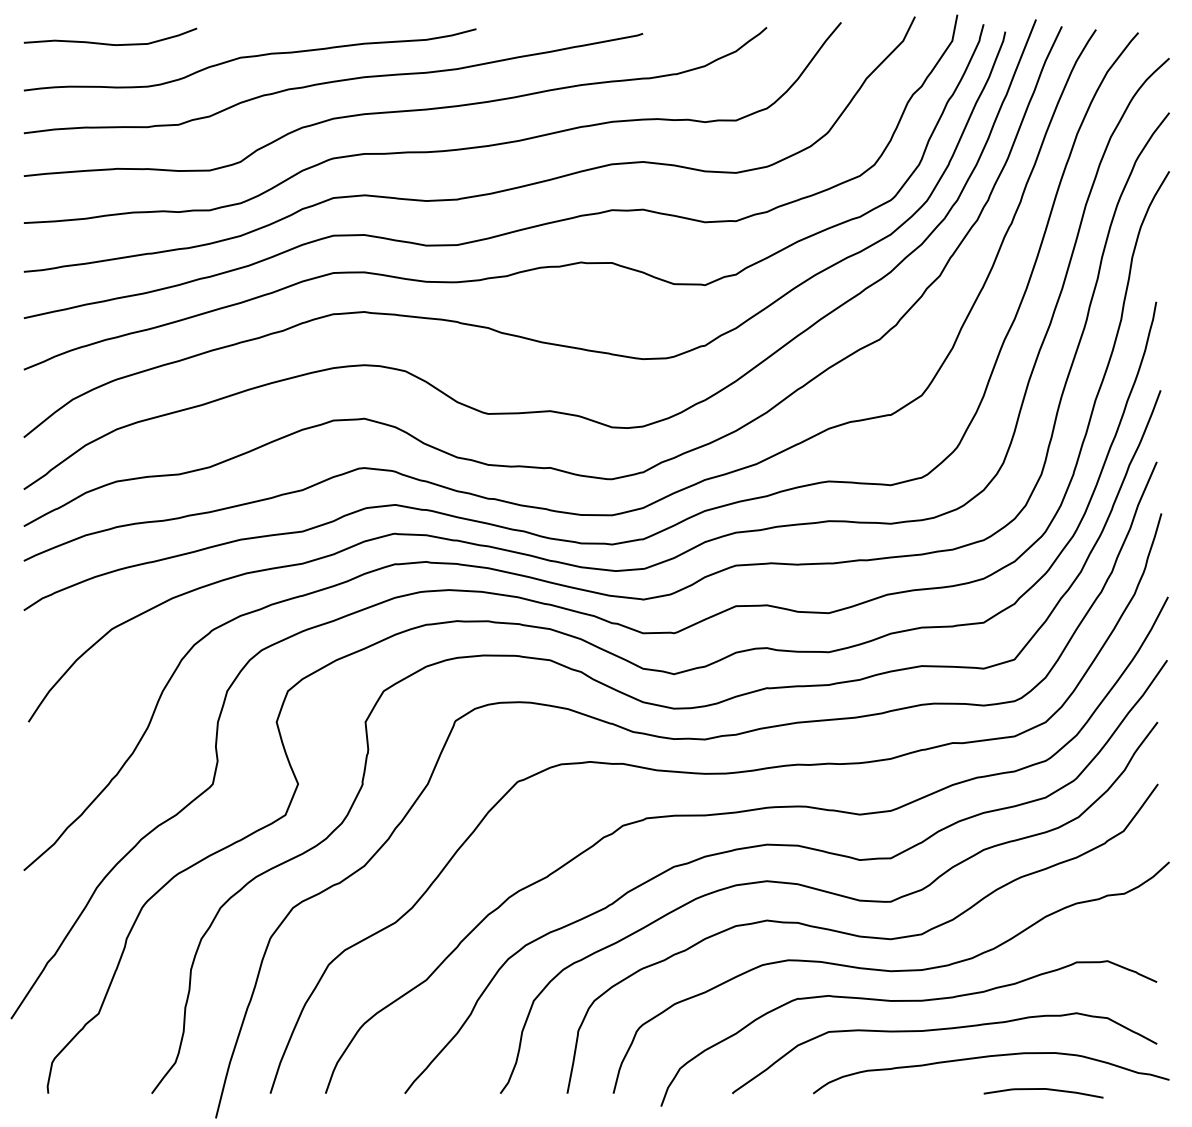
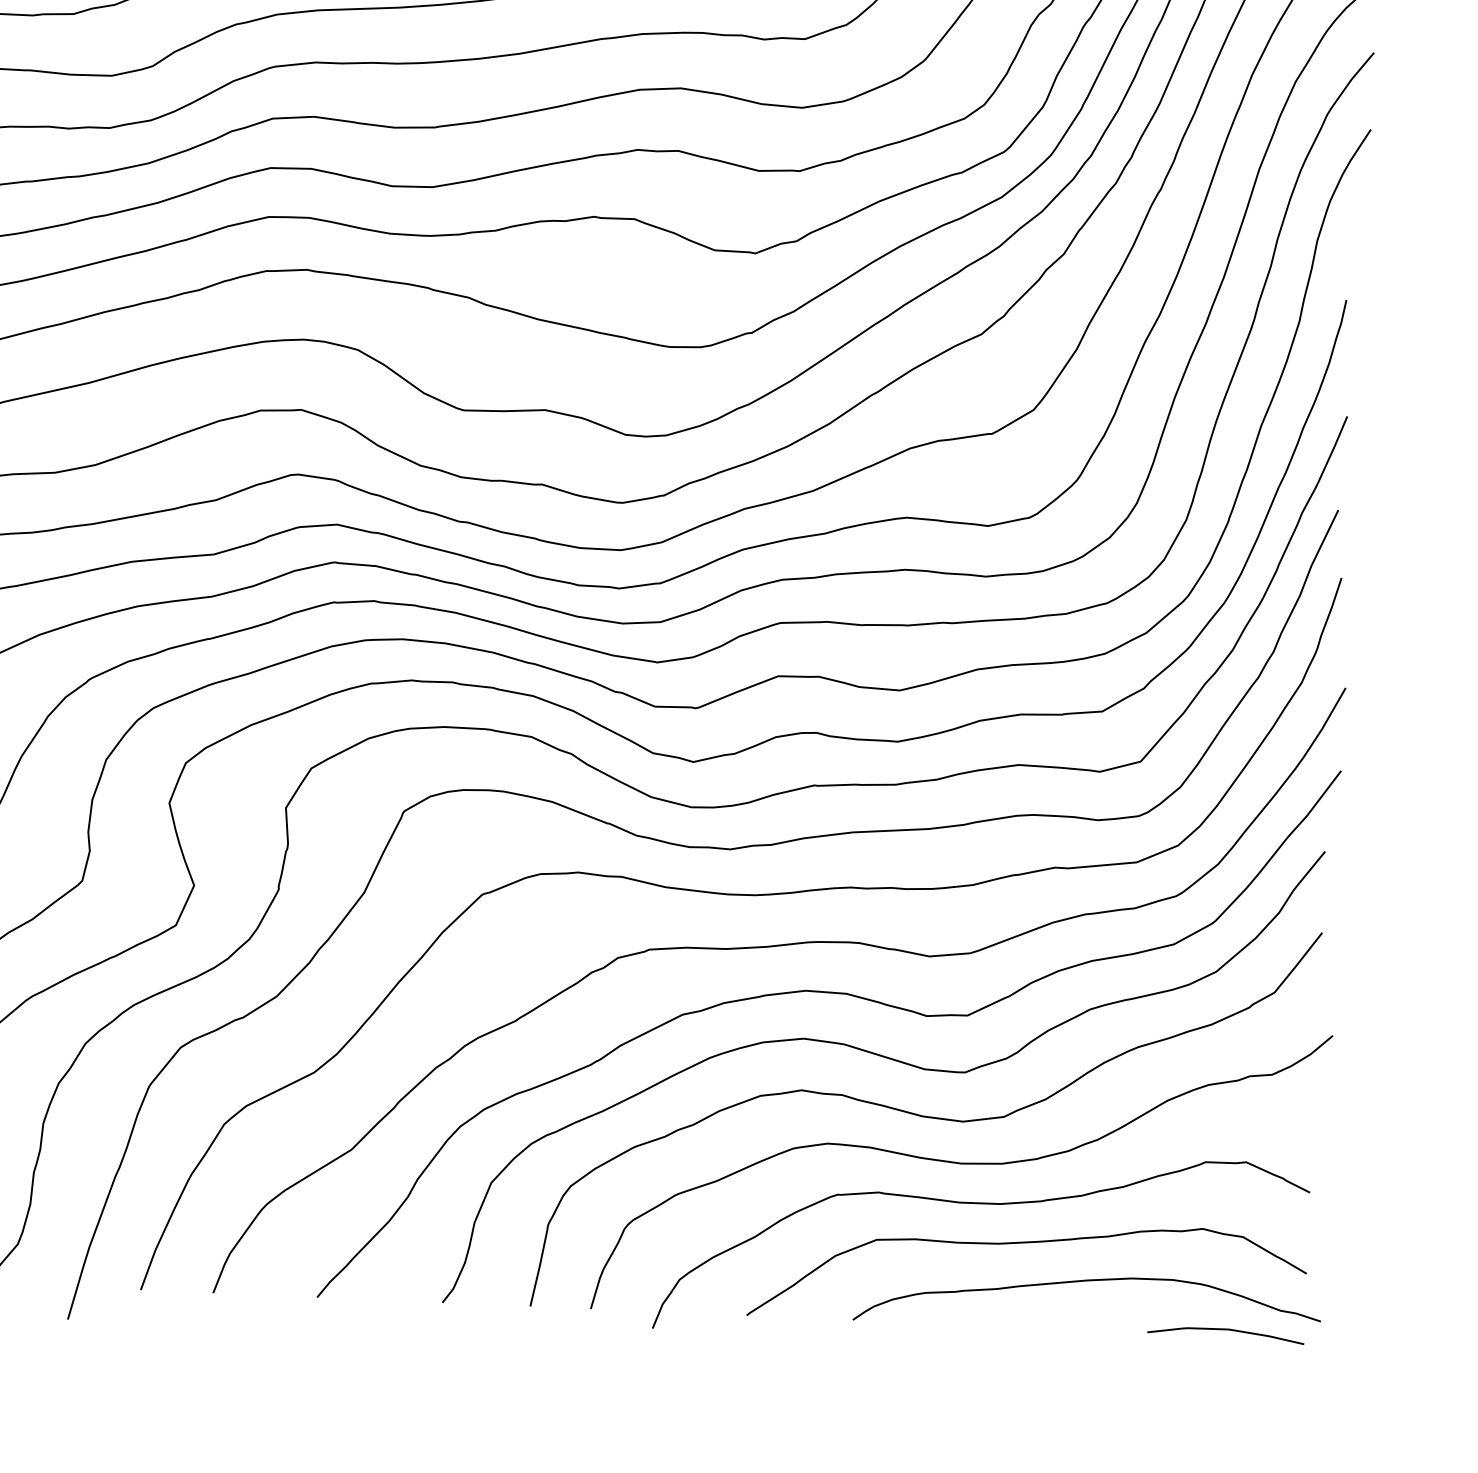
curve: (1043, 1089) -> (1225, 1330), moved

